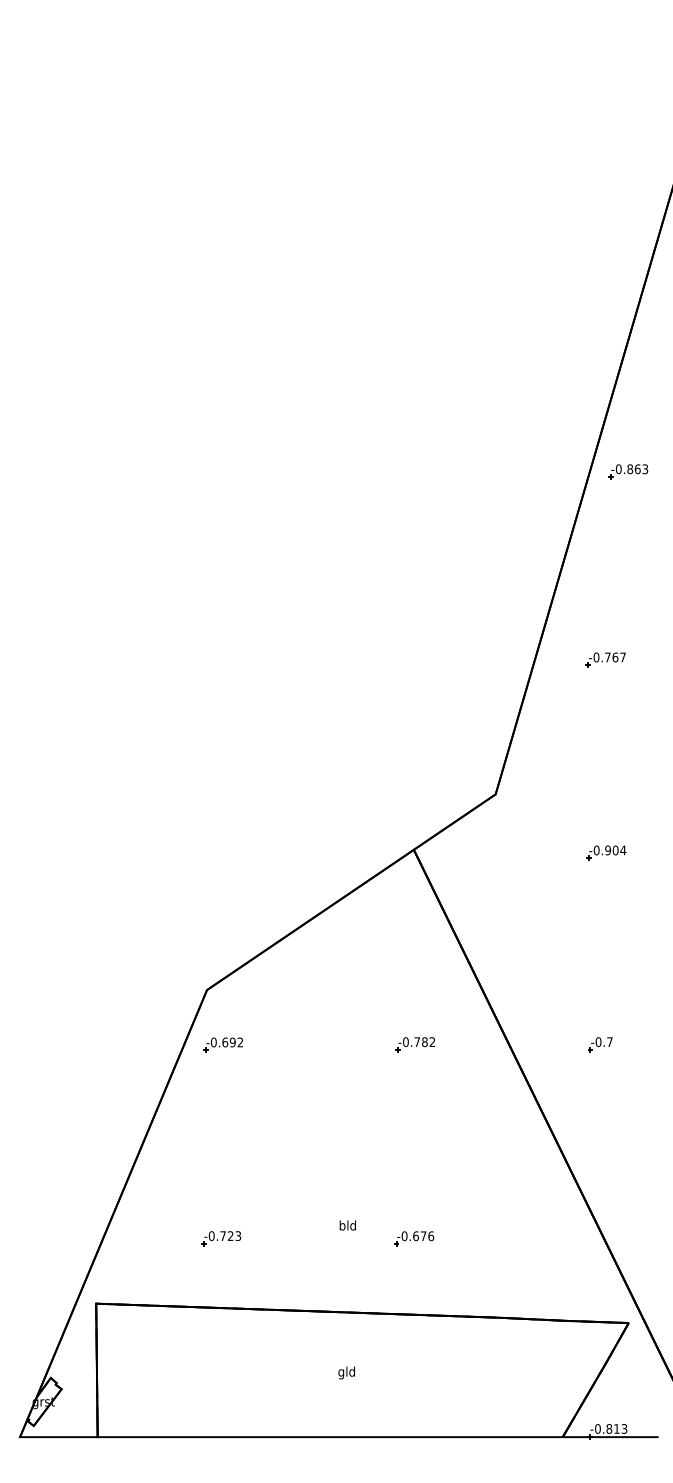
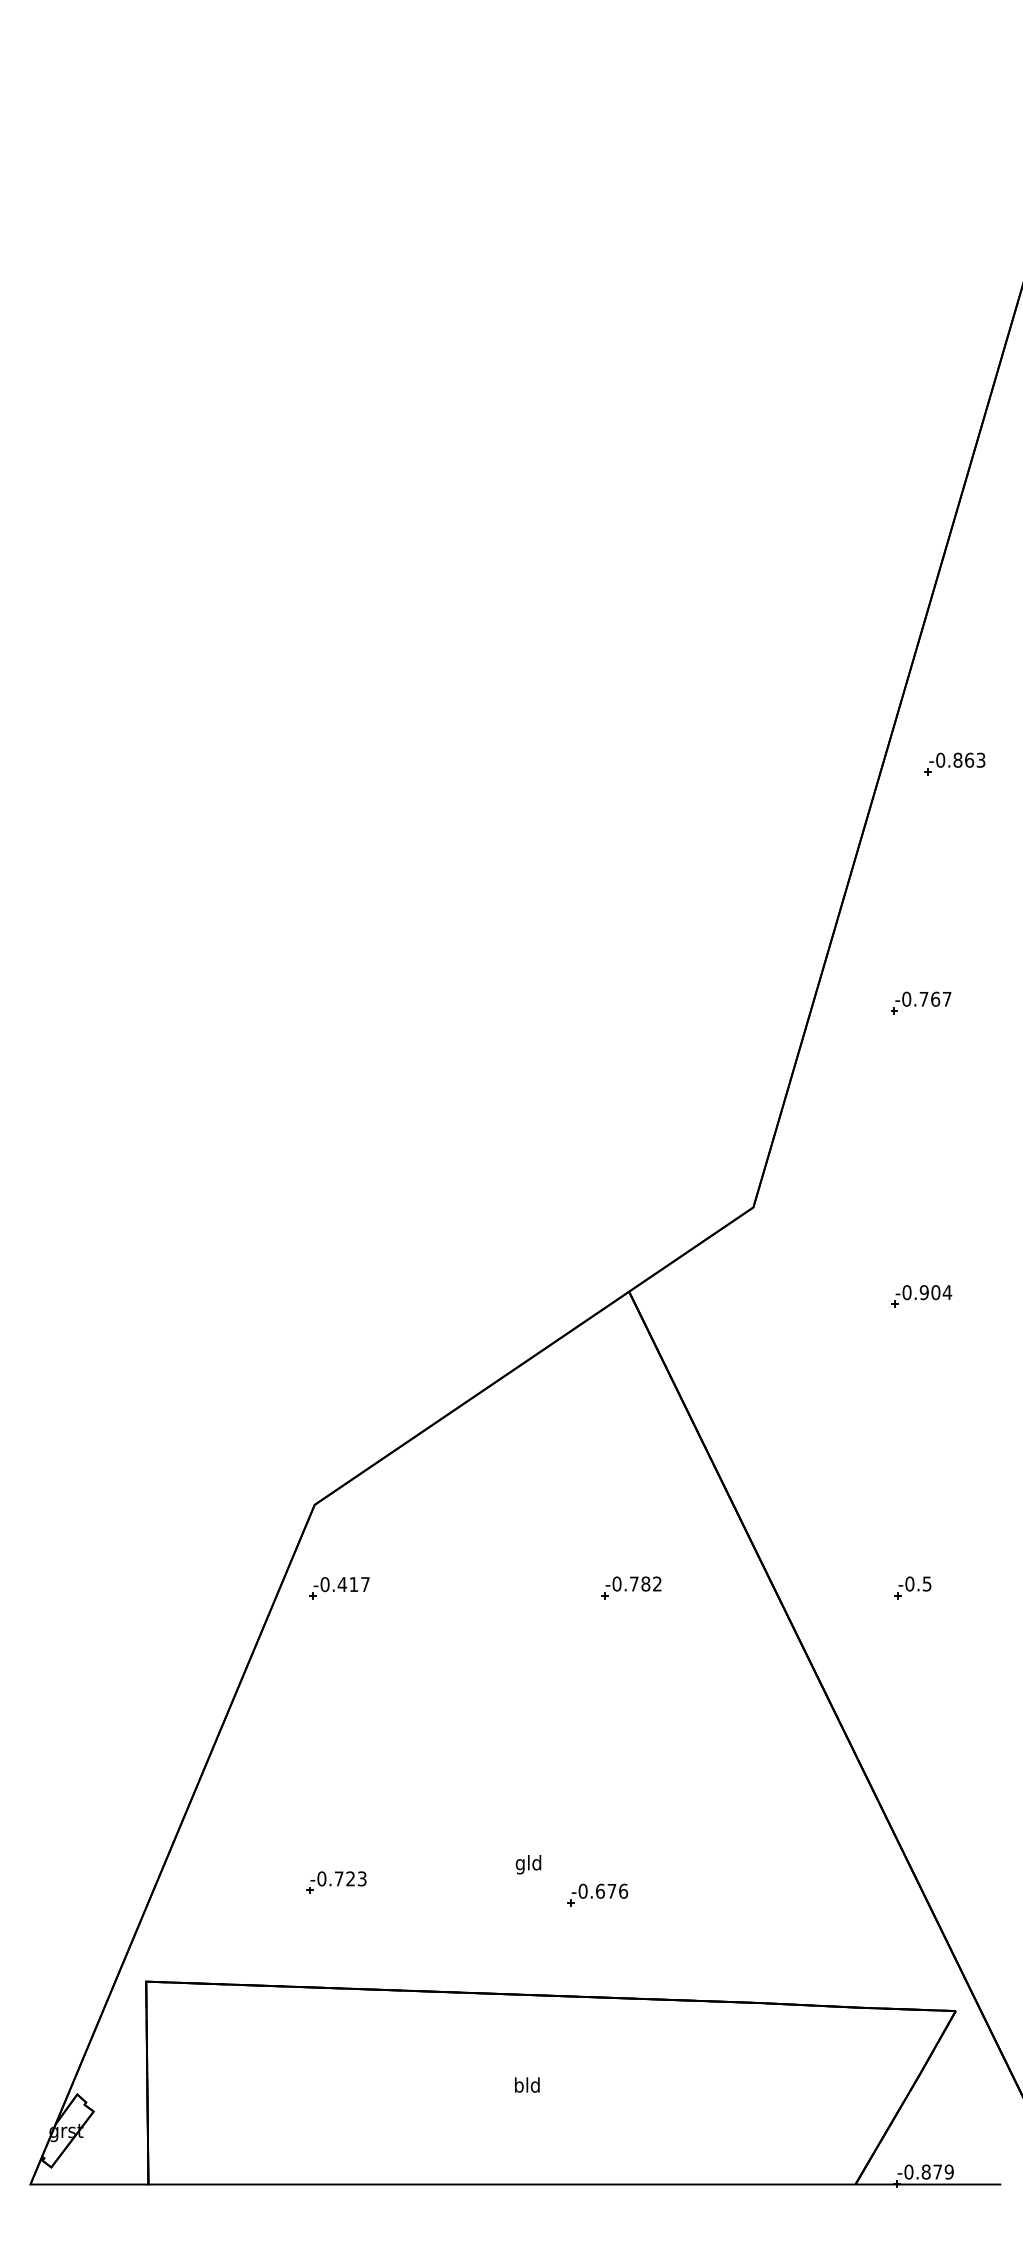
part: (628, 471) -> (955, 763), moved
text: (232, 1042) -> (353, 1584), -0.692 -> -0.417
text: (609, 1042) -> (926, 1584), -0.7 -> -0.5
text: (342, 1226) -> (520, 1864), bld -> gld
part: (414, 1238) -> (598, 1894), moved
text: (341, 1372) -> (519, 2086), gld -> bld
text: (620, 1428) -> (943, 2171), -0.813 -> -0.879

